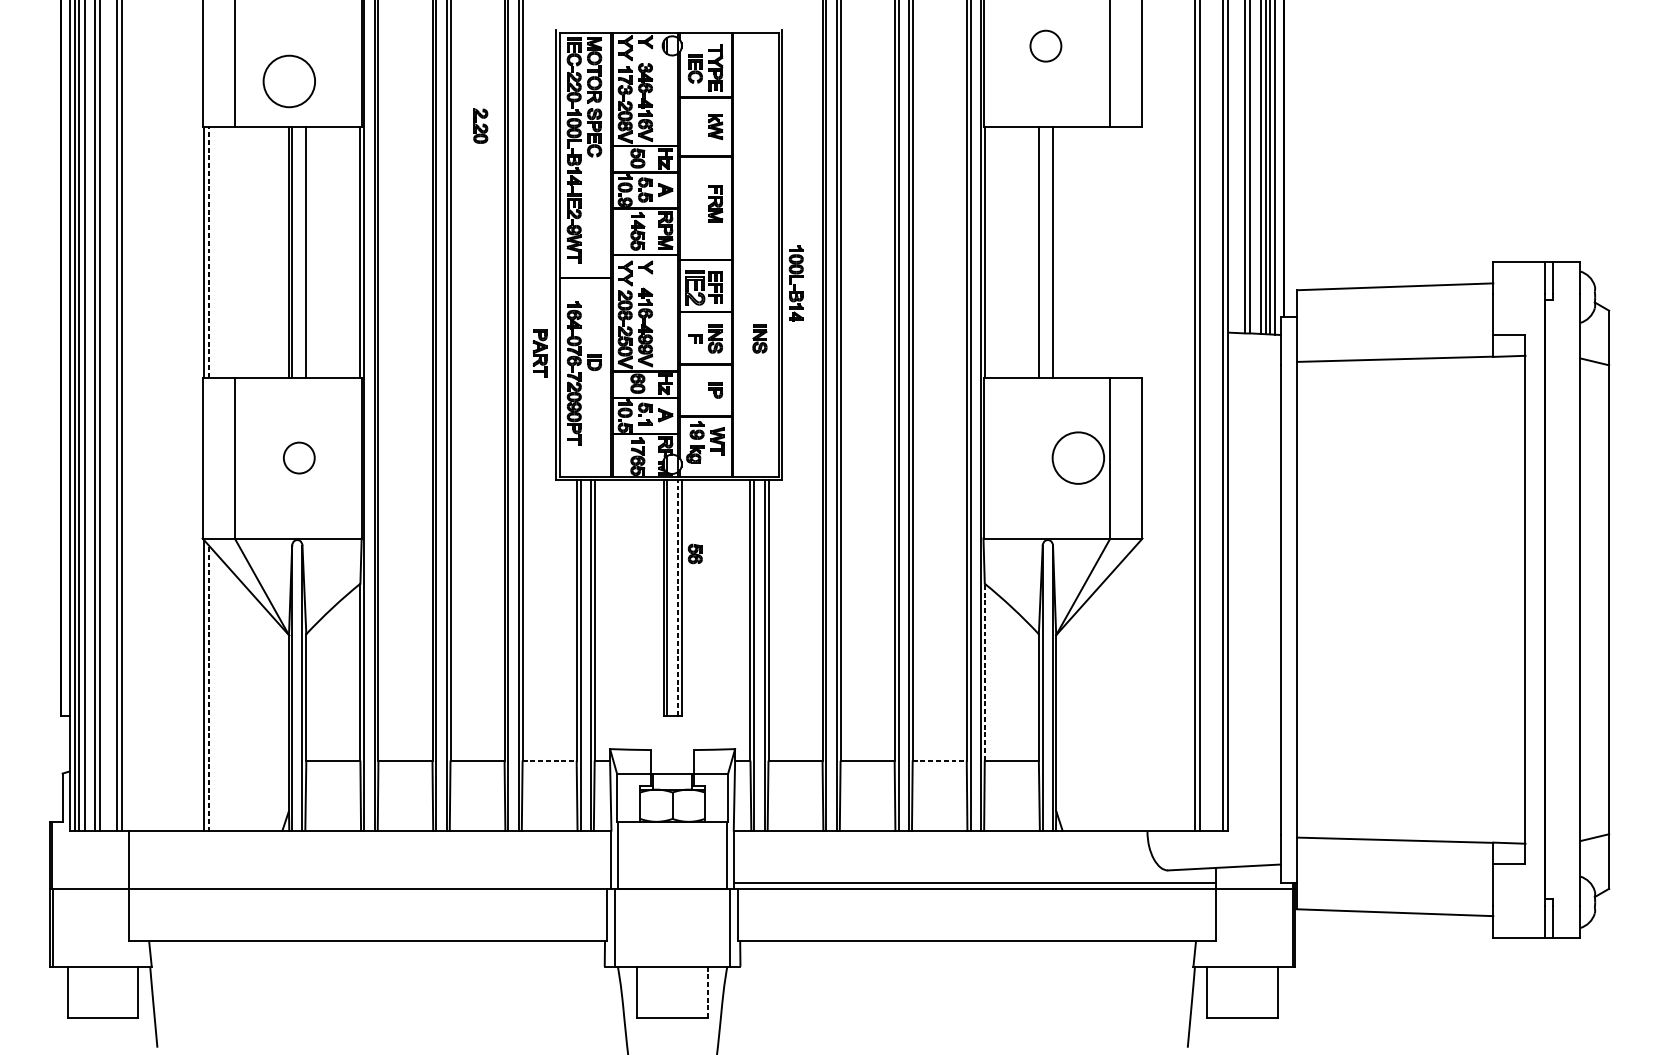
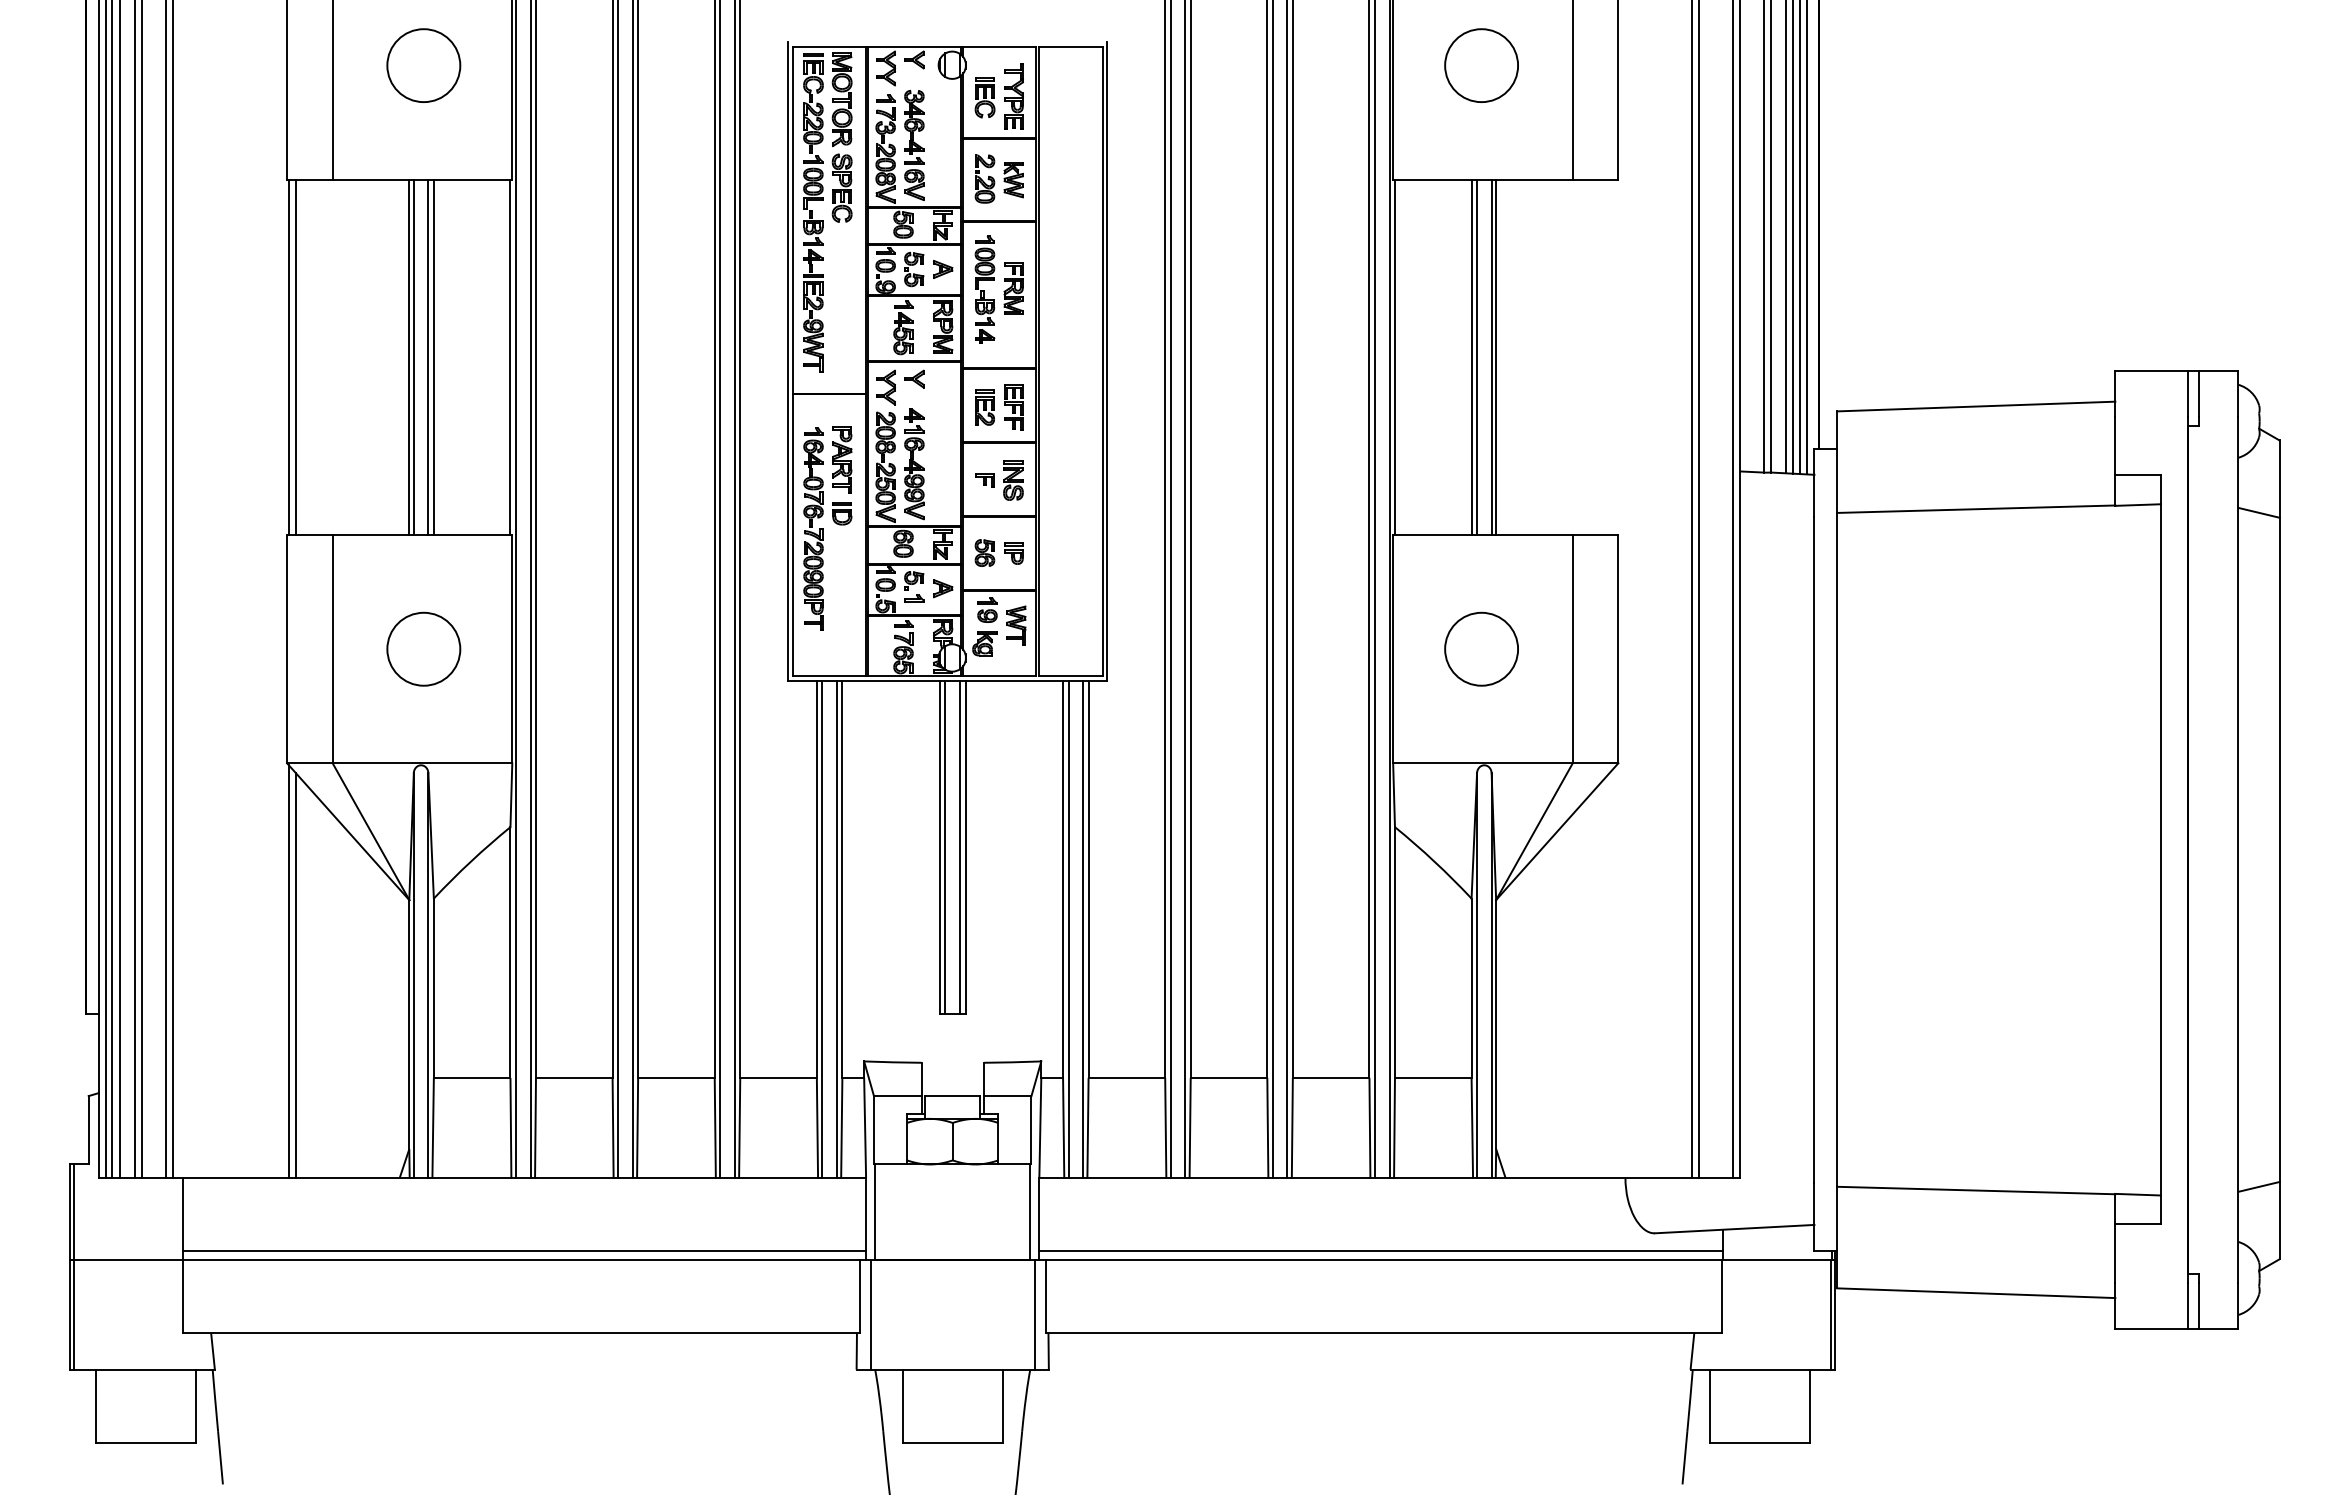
circle: (1045, 46) -> (1481, 65), size x1.67
circle: (289, 81) -> (423, 65), moved
part: (480, 125) -> (984, 178), moved
line: (209, 252) -> (296, 357), dashed -> solid
line: (302, 252) -> (428, 357), added
line: (1043, 252) -> (1477, 357), added
line: (1056, 252) -> (1496, 357), added
part: (795, 283) -> (984, 289), moved
part: (695, 287) -> (984, 407), size x0.71
part: (759, 339) -> (1076, 480), removed
part: (540, 353) -> (842, 459), moved
circle: (299, 457) -> (423, 648), size x1.67
circle: (1078, 457) -> (1481, 648), moved
part: (695, 553) -> (984, 552), moved
line: (678, 598) -> (960, 847), dashed -> solid
line: (984, 672) -> (1394, 952), dashed -> solid
line: (209, 688) -> (296, 975), dashed -> solid
line: (550, 760) -> (779, 1077), dashed -> solid
line: (939, 760) -> (1331, 1077), dashed -> solid
line: (370, 883) -> (524, 1251), added
line: (707, 991) -> (1002, 1405), dashed -> solid

